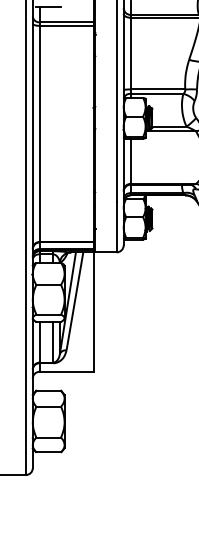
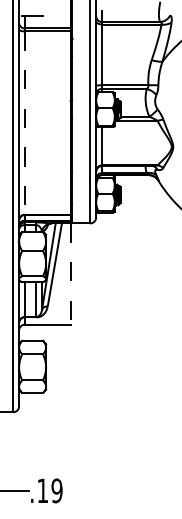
line: (39, 134) -> (24, 123), solid -> dashed
line: (94, 312) -> (71, 274), solid -> dashed

